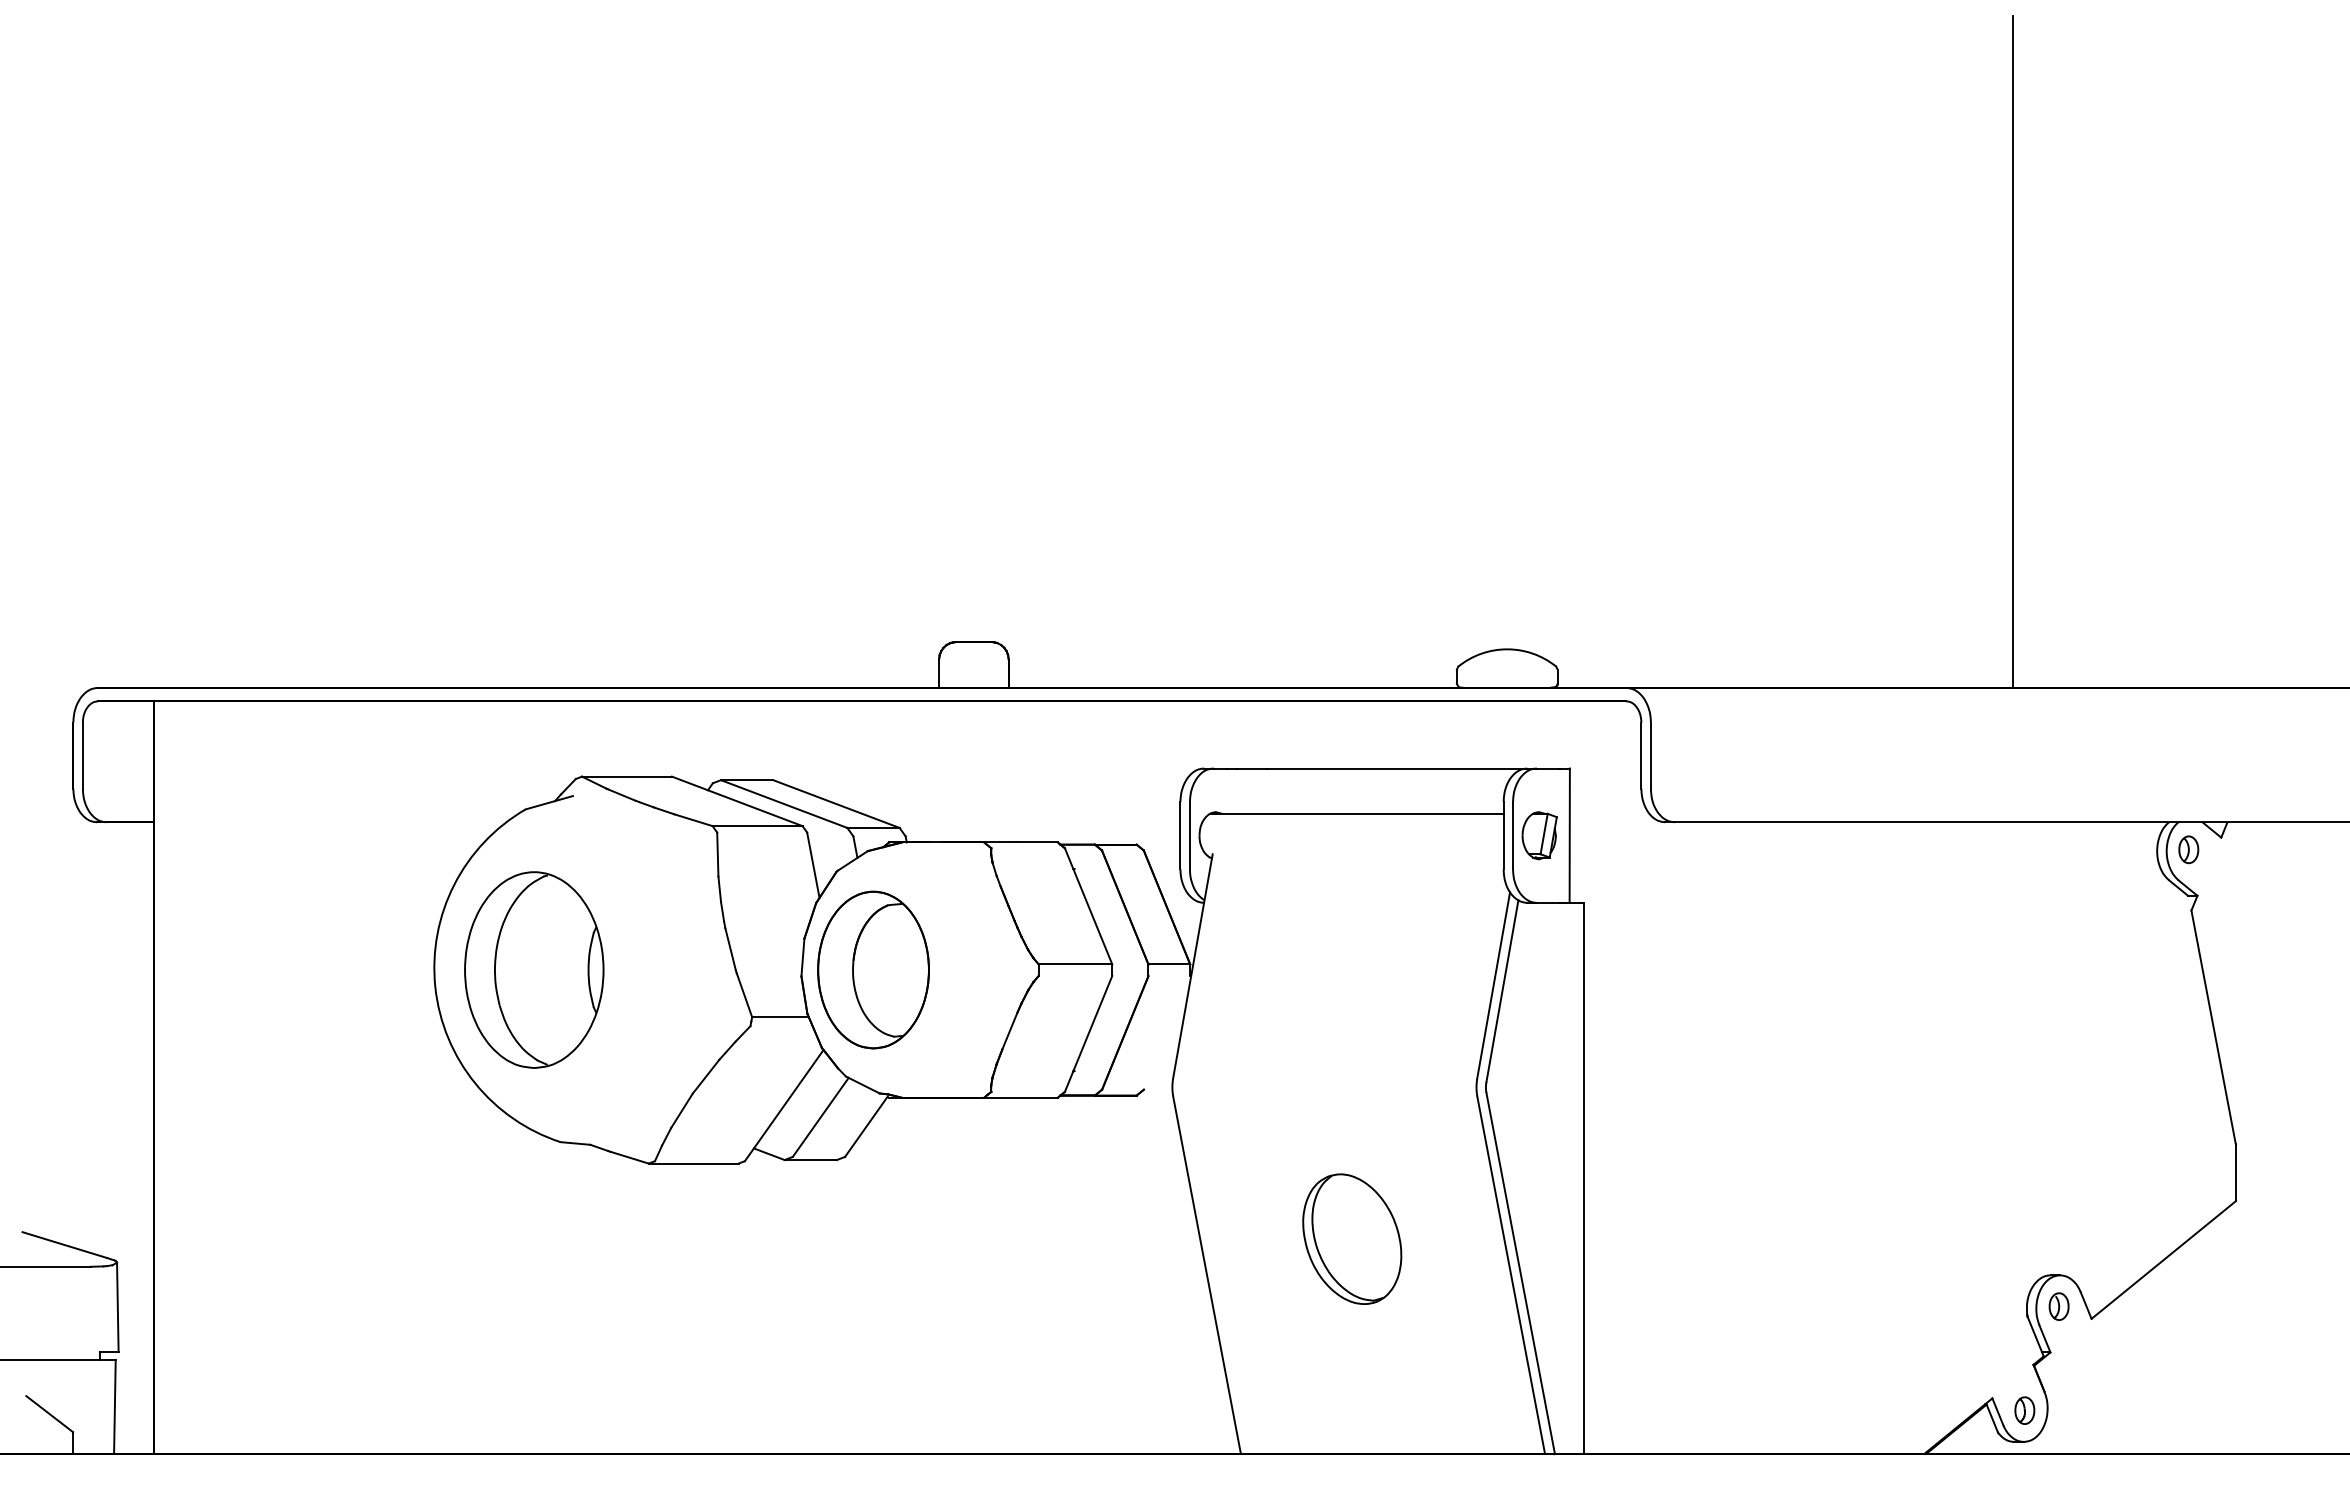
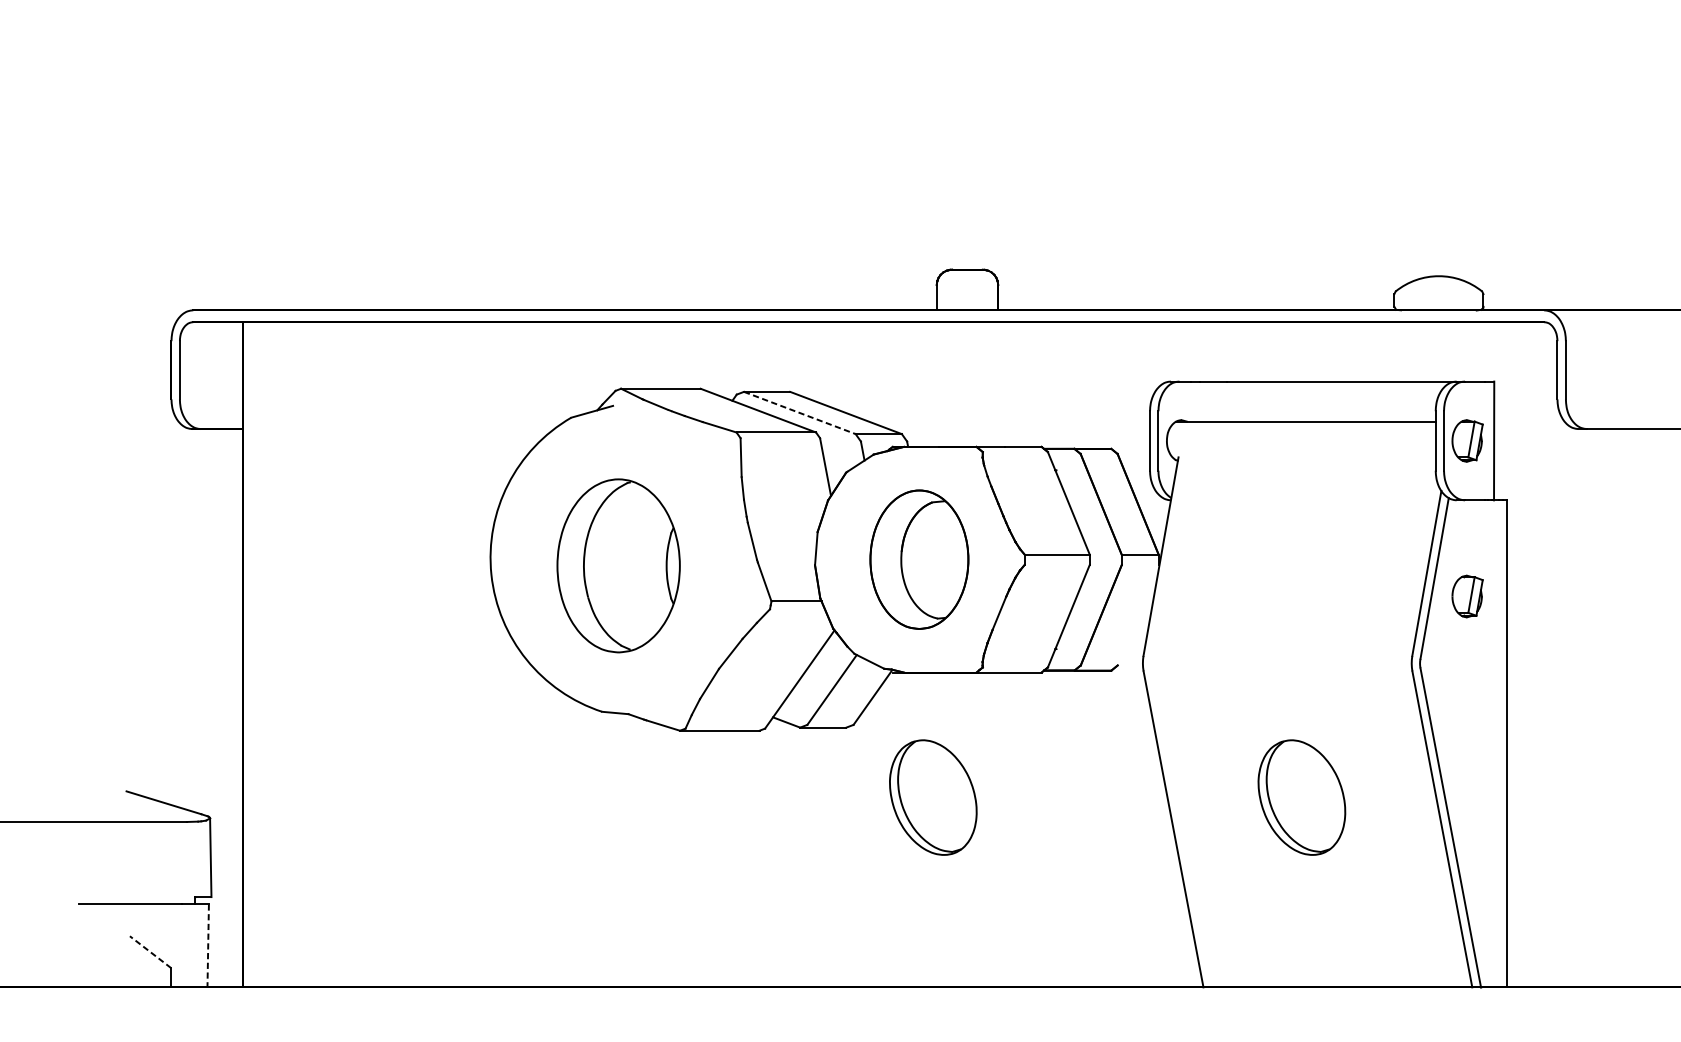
line: (784, 804) -> (800, 413), solid -> dashed
part: (534, 969) -> (618, 565), moved
part: (873, 969) -> (919, 559), moved
part: (1539, 1011) -> (1467, 596), added
part: (935, 1238) -> (933, 796), added
line: (114, 1406) -> (207, 945), solid -> dashed
line: (49, 1414) -> (150, 952), solid -> dashed

